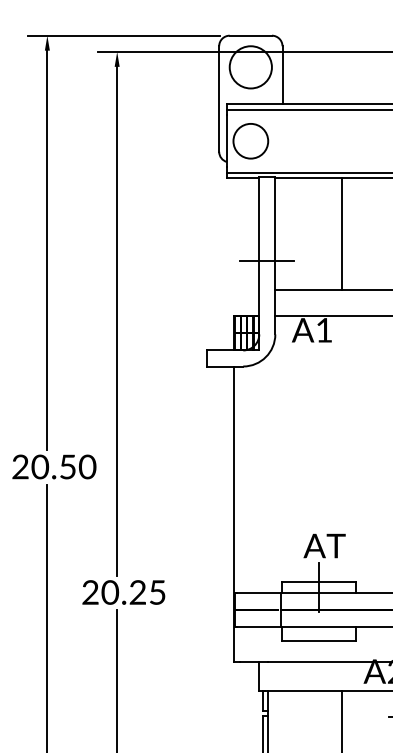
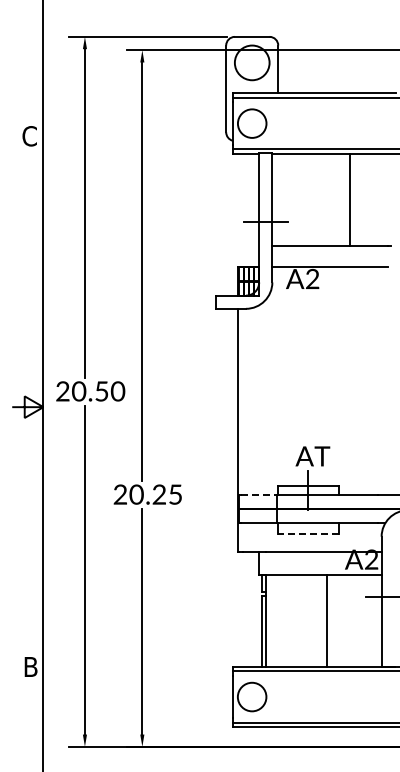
line: (342, 233) -> (350, 199), moved
text: (324, 329) -> (312, 278), A1 -> A2
line: (259, 592) -> (259, 494), solid -> dashed
line: (318, 641) -> (307, 534), solid -> dashed

